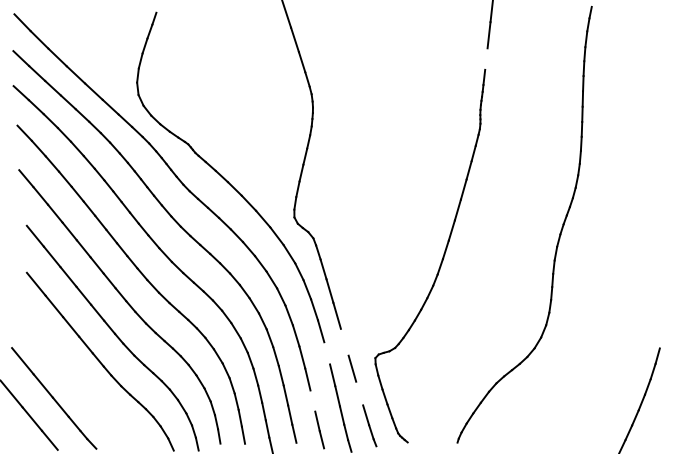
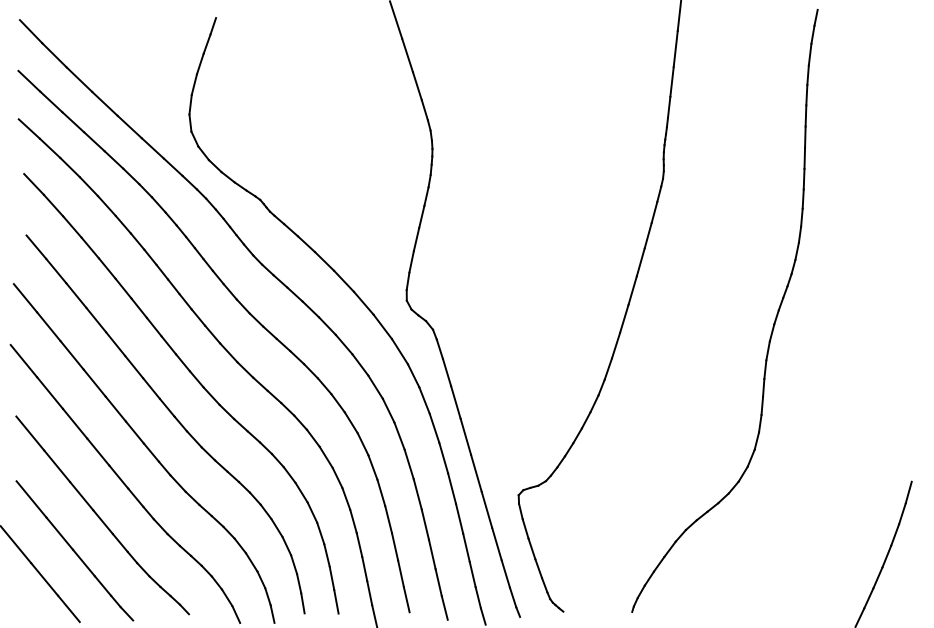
line: (485, 58) -> (671, 81), added
line: (18, 215) -> (25, 298), added
line: (17, 260) -> (23, 360), added
line: (344, 341) -> (476, 472), added
line: (327, 353) -> (452, 488), added
part: (74, 372) -> (102, 515), added
line: (359, 393) -> (496, 543), added
line: (312, 401) -> (431, 554), added

